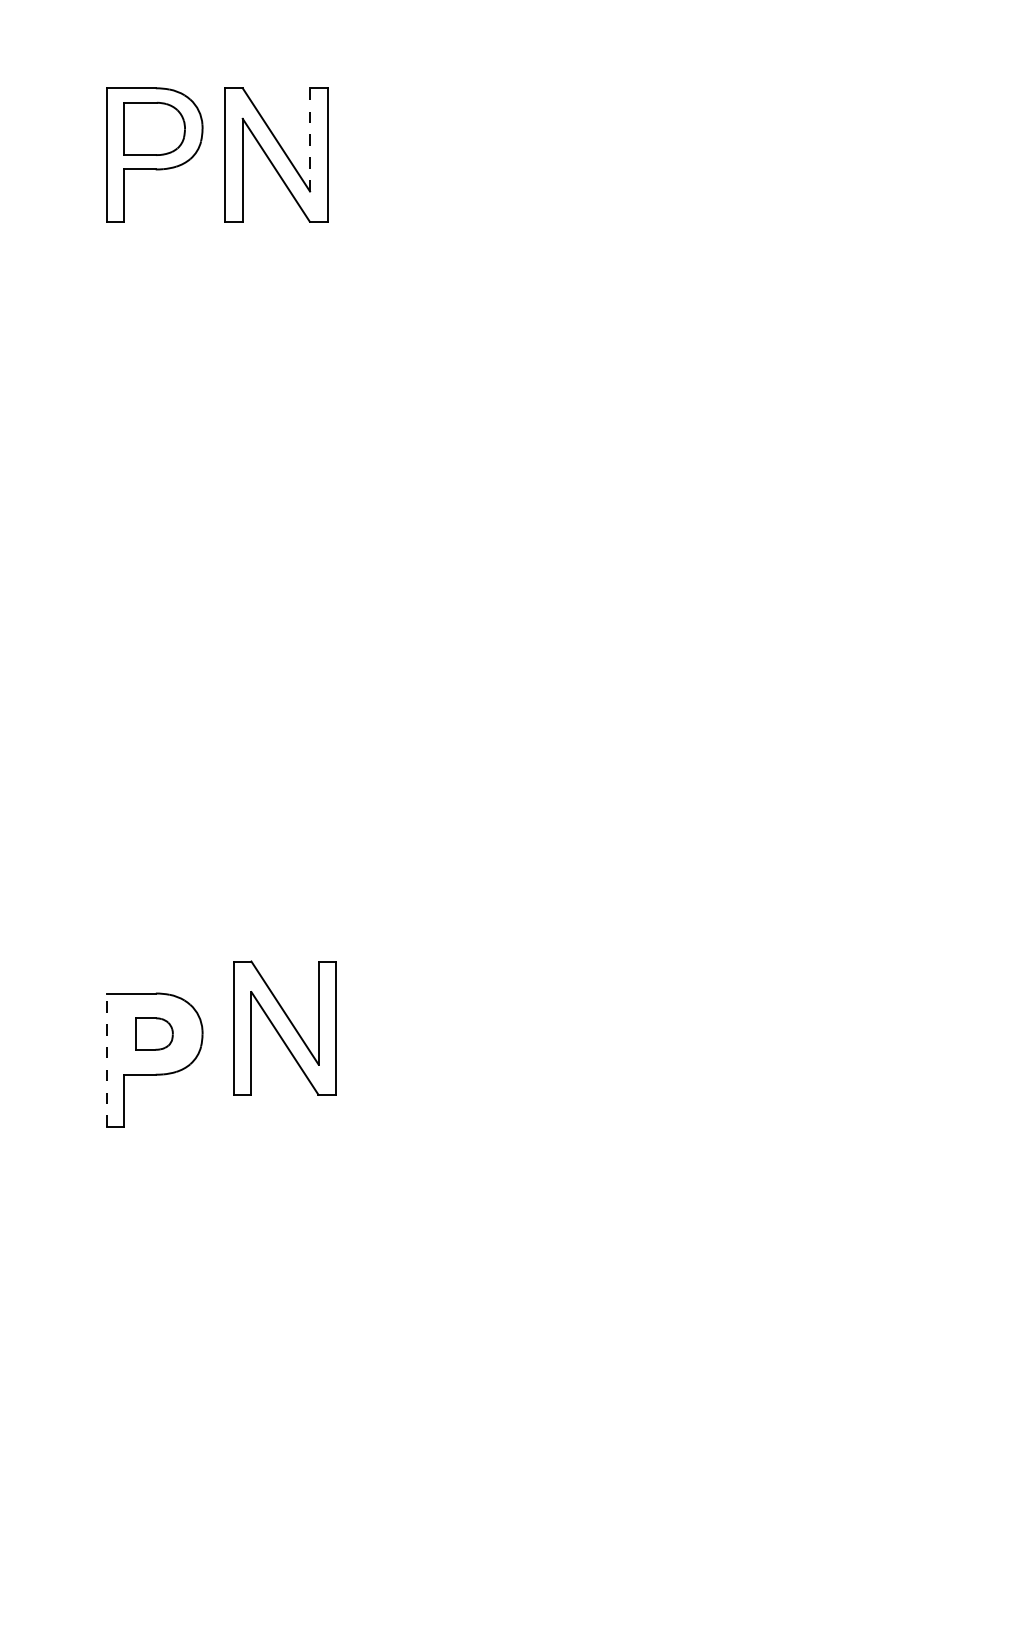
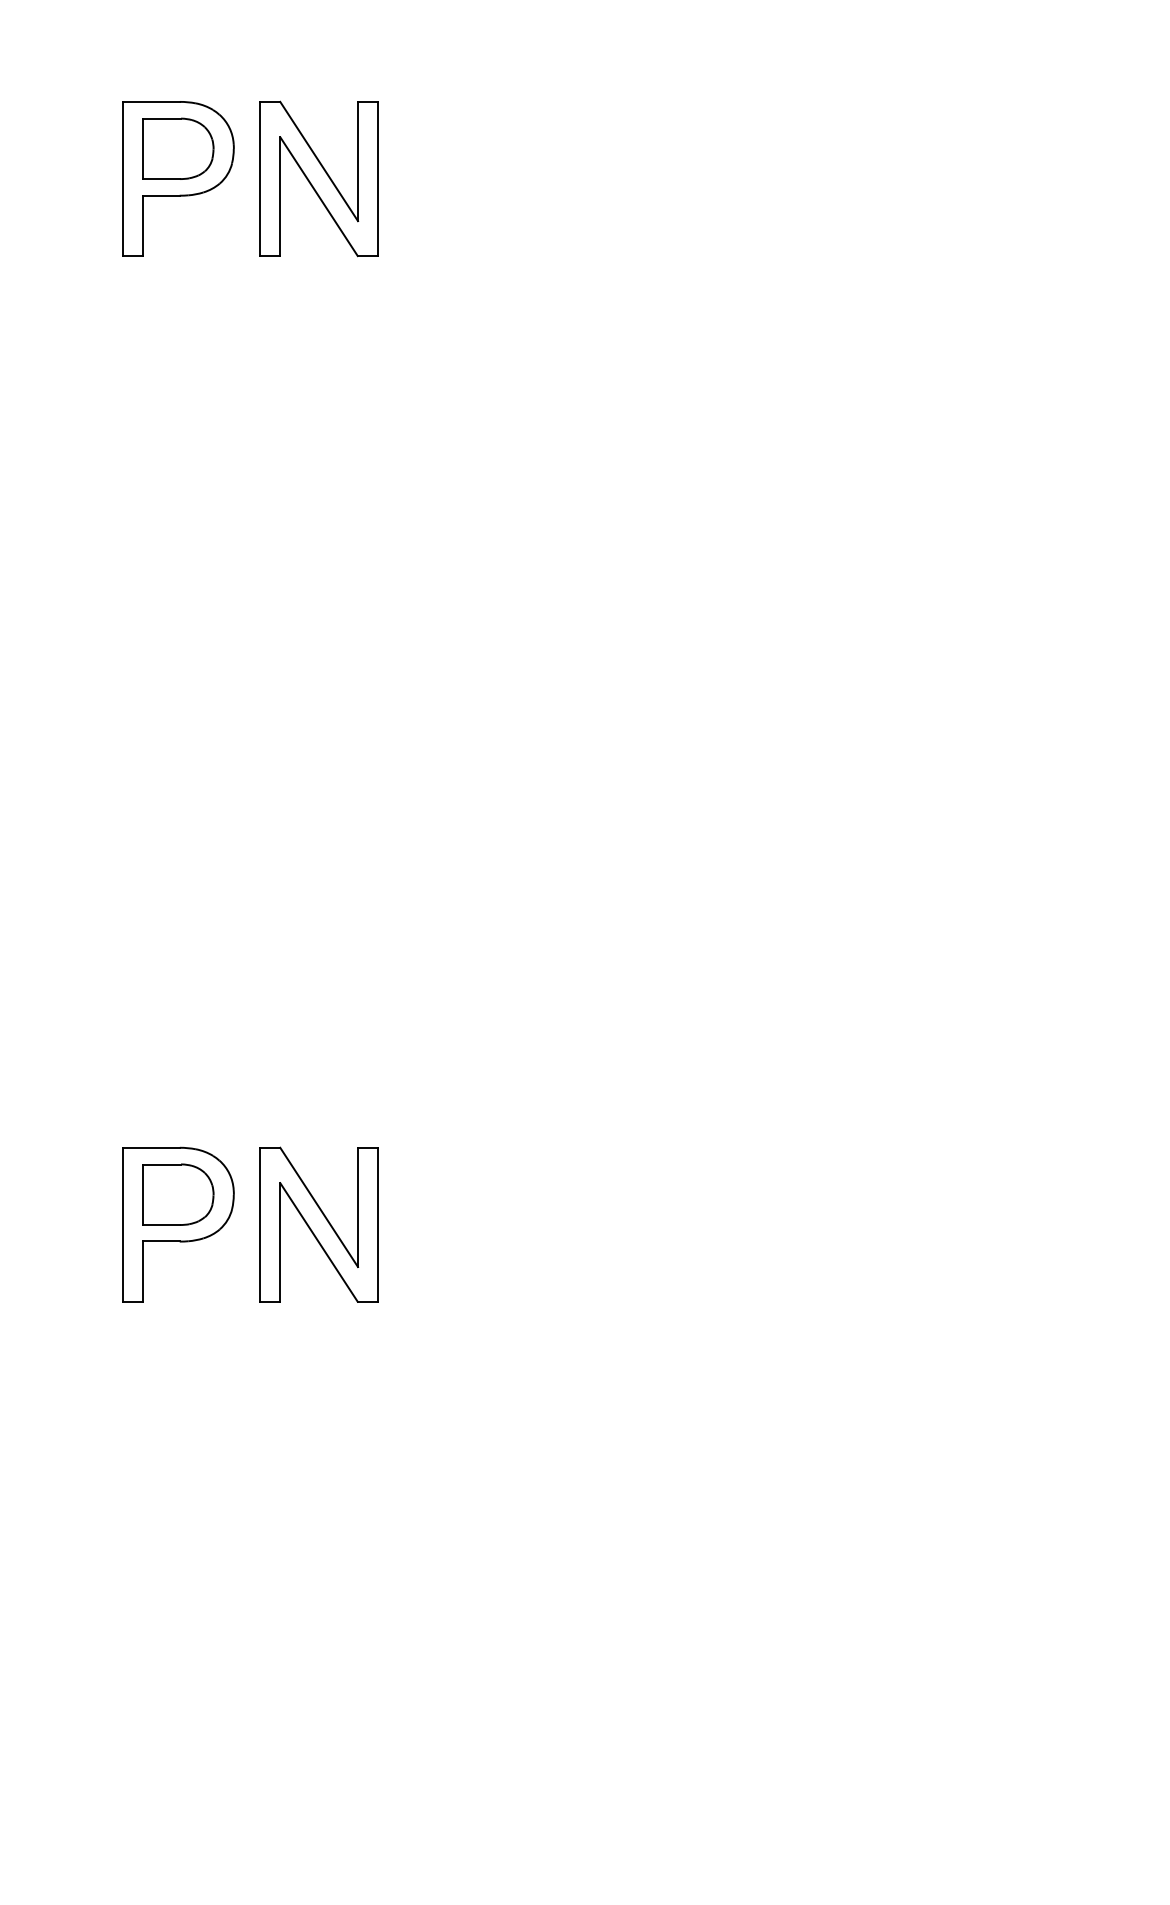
line: (310, 139) -> (358, 161), dashed -> solid
part: (284, 1027) -> (318, 1224), moved
part: (154, 1033) -> (178, 1194), size x1.67
line: (107, 1059) -> (123, 1224), dashed -> solid

